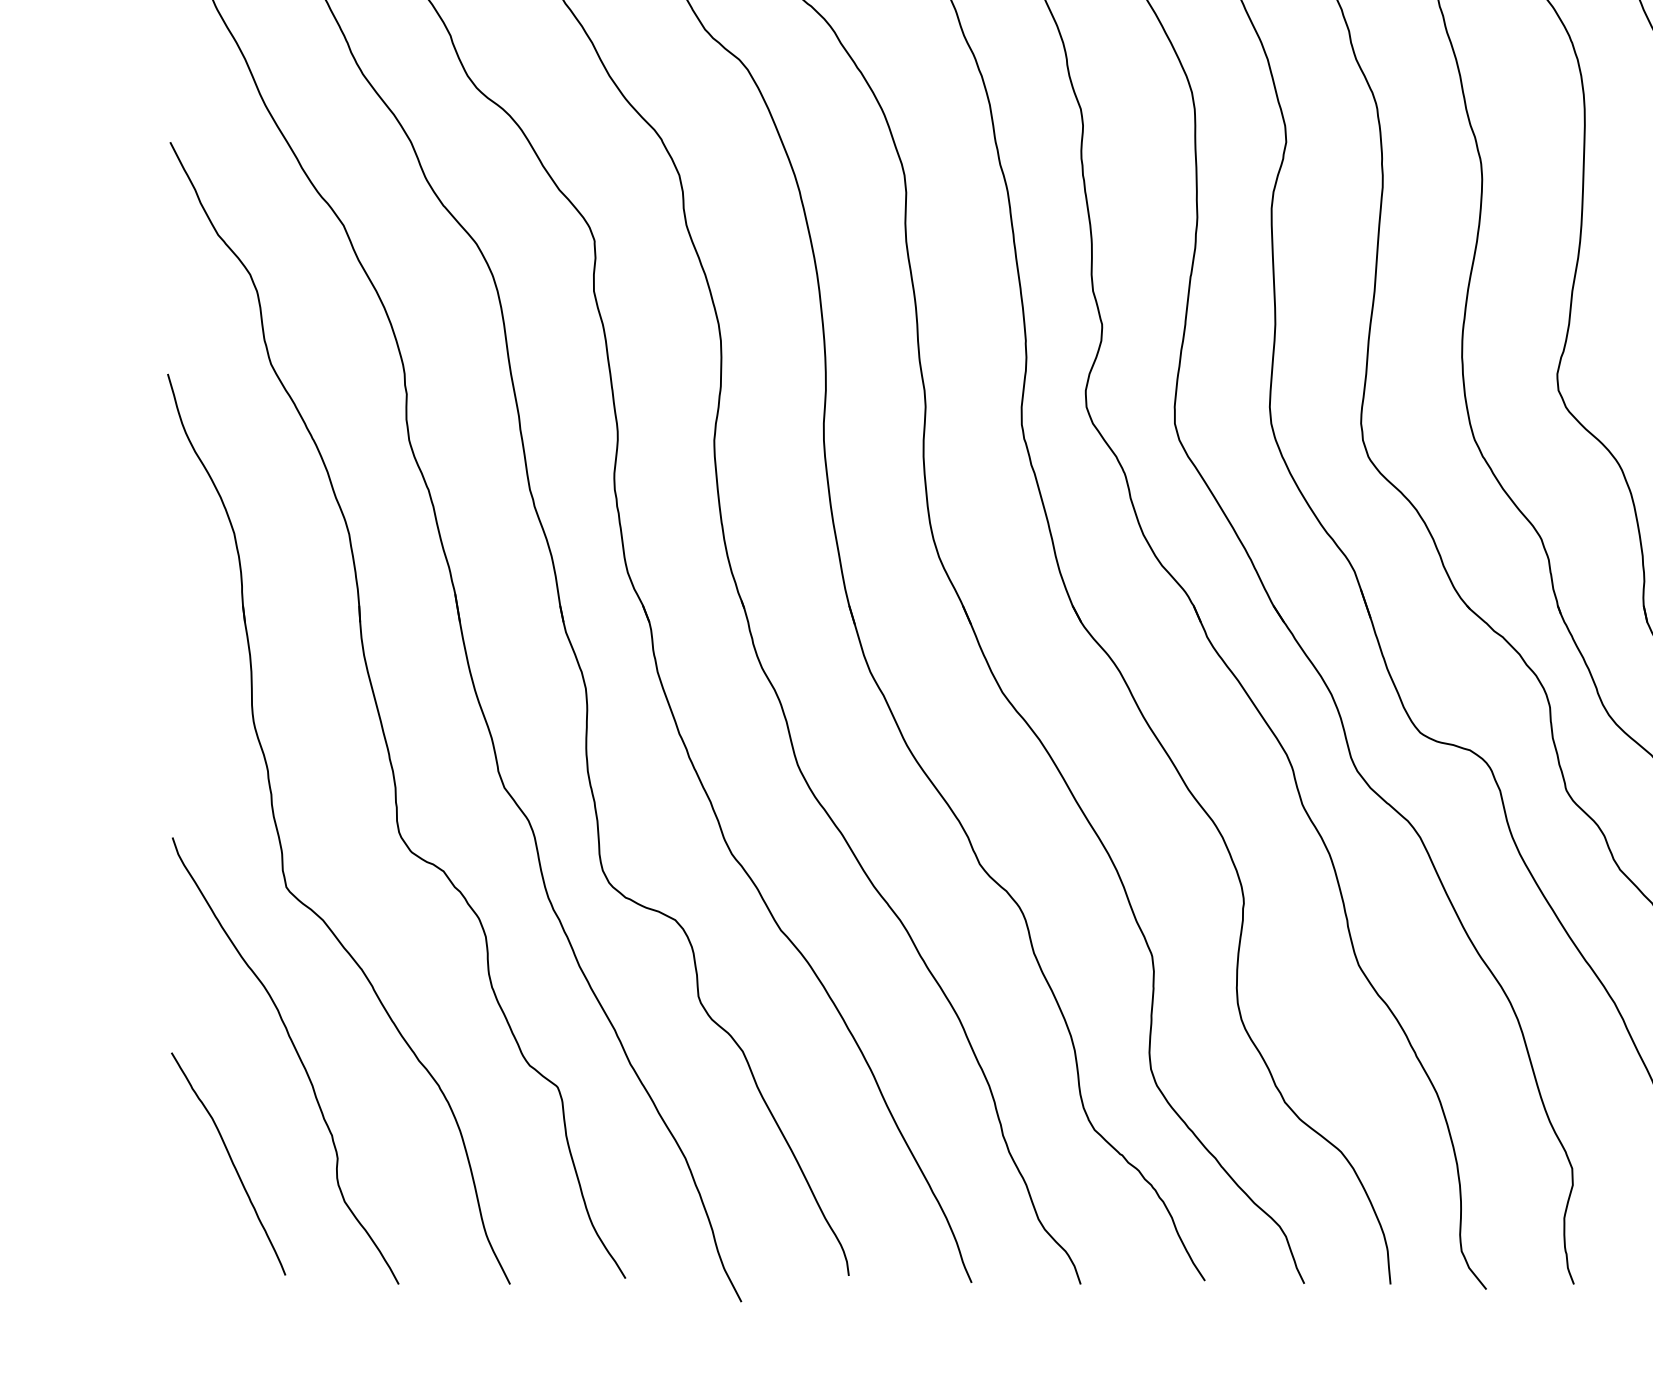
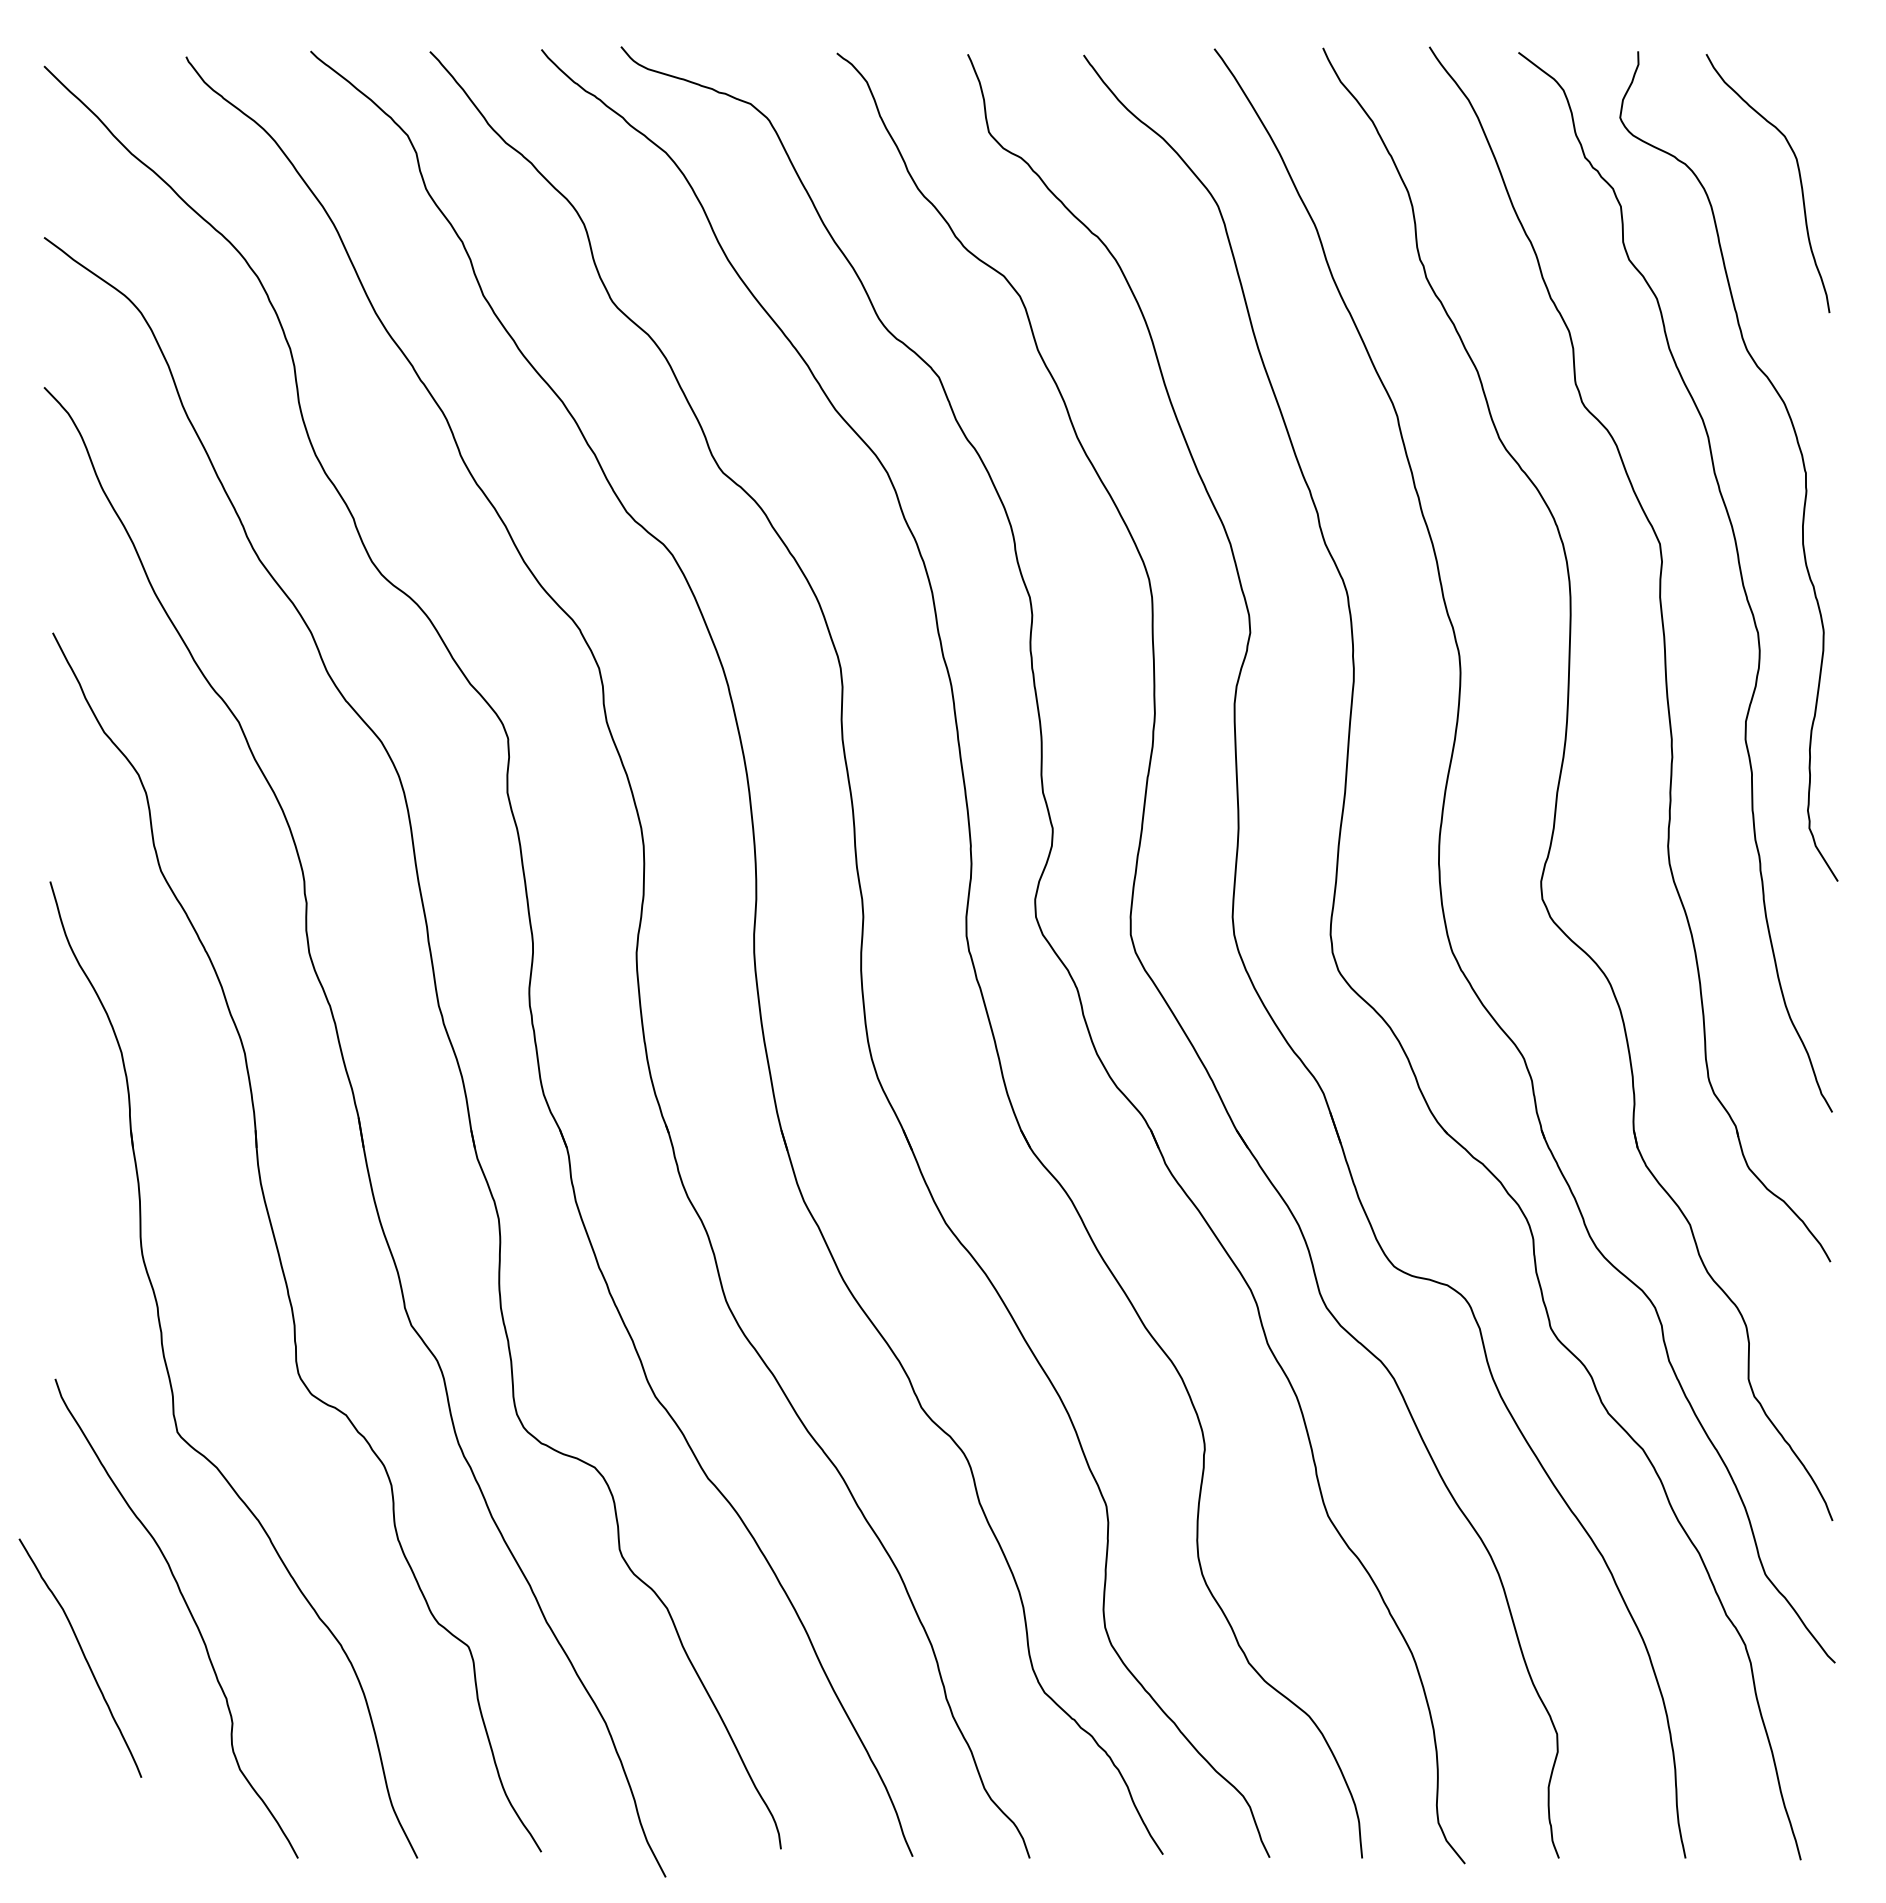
curve: (231, 1162) -> (83, 1656), moved

